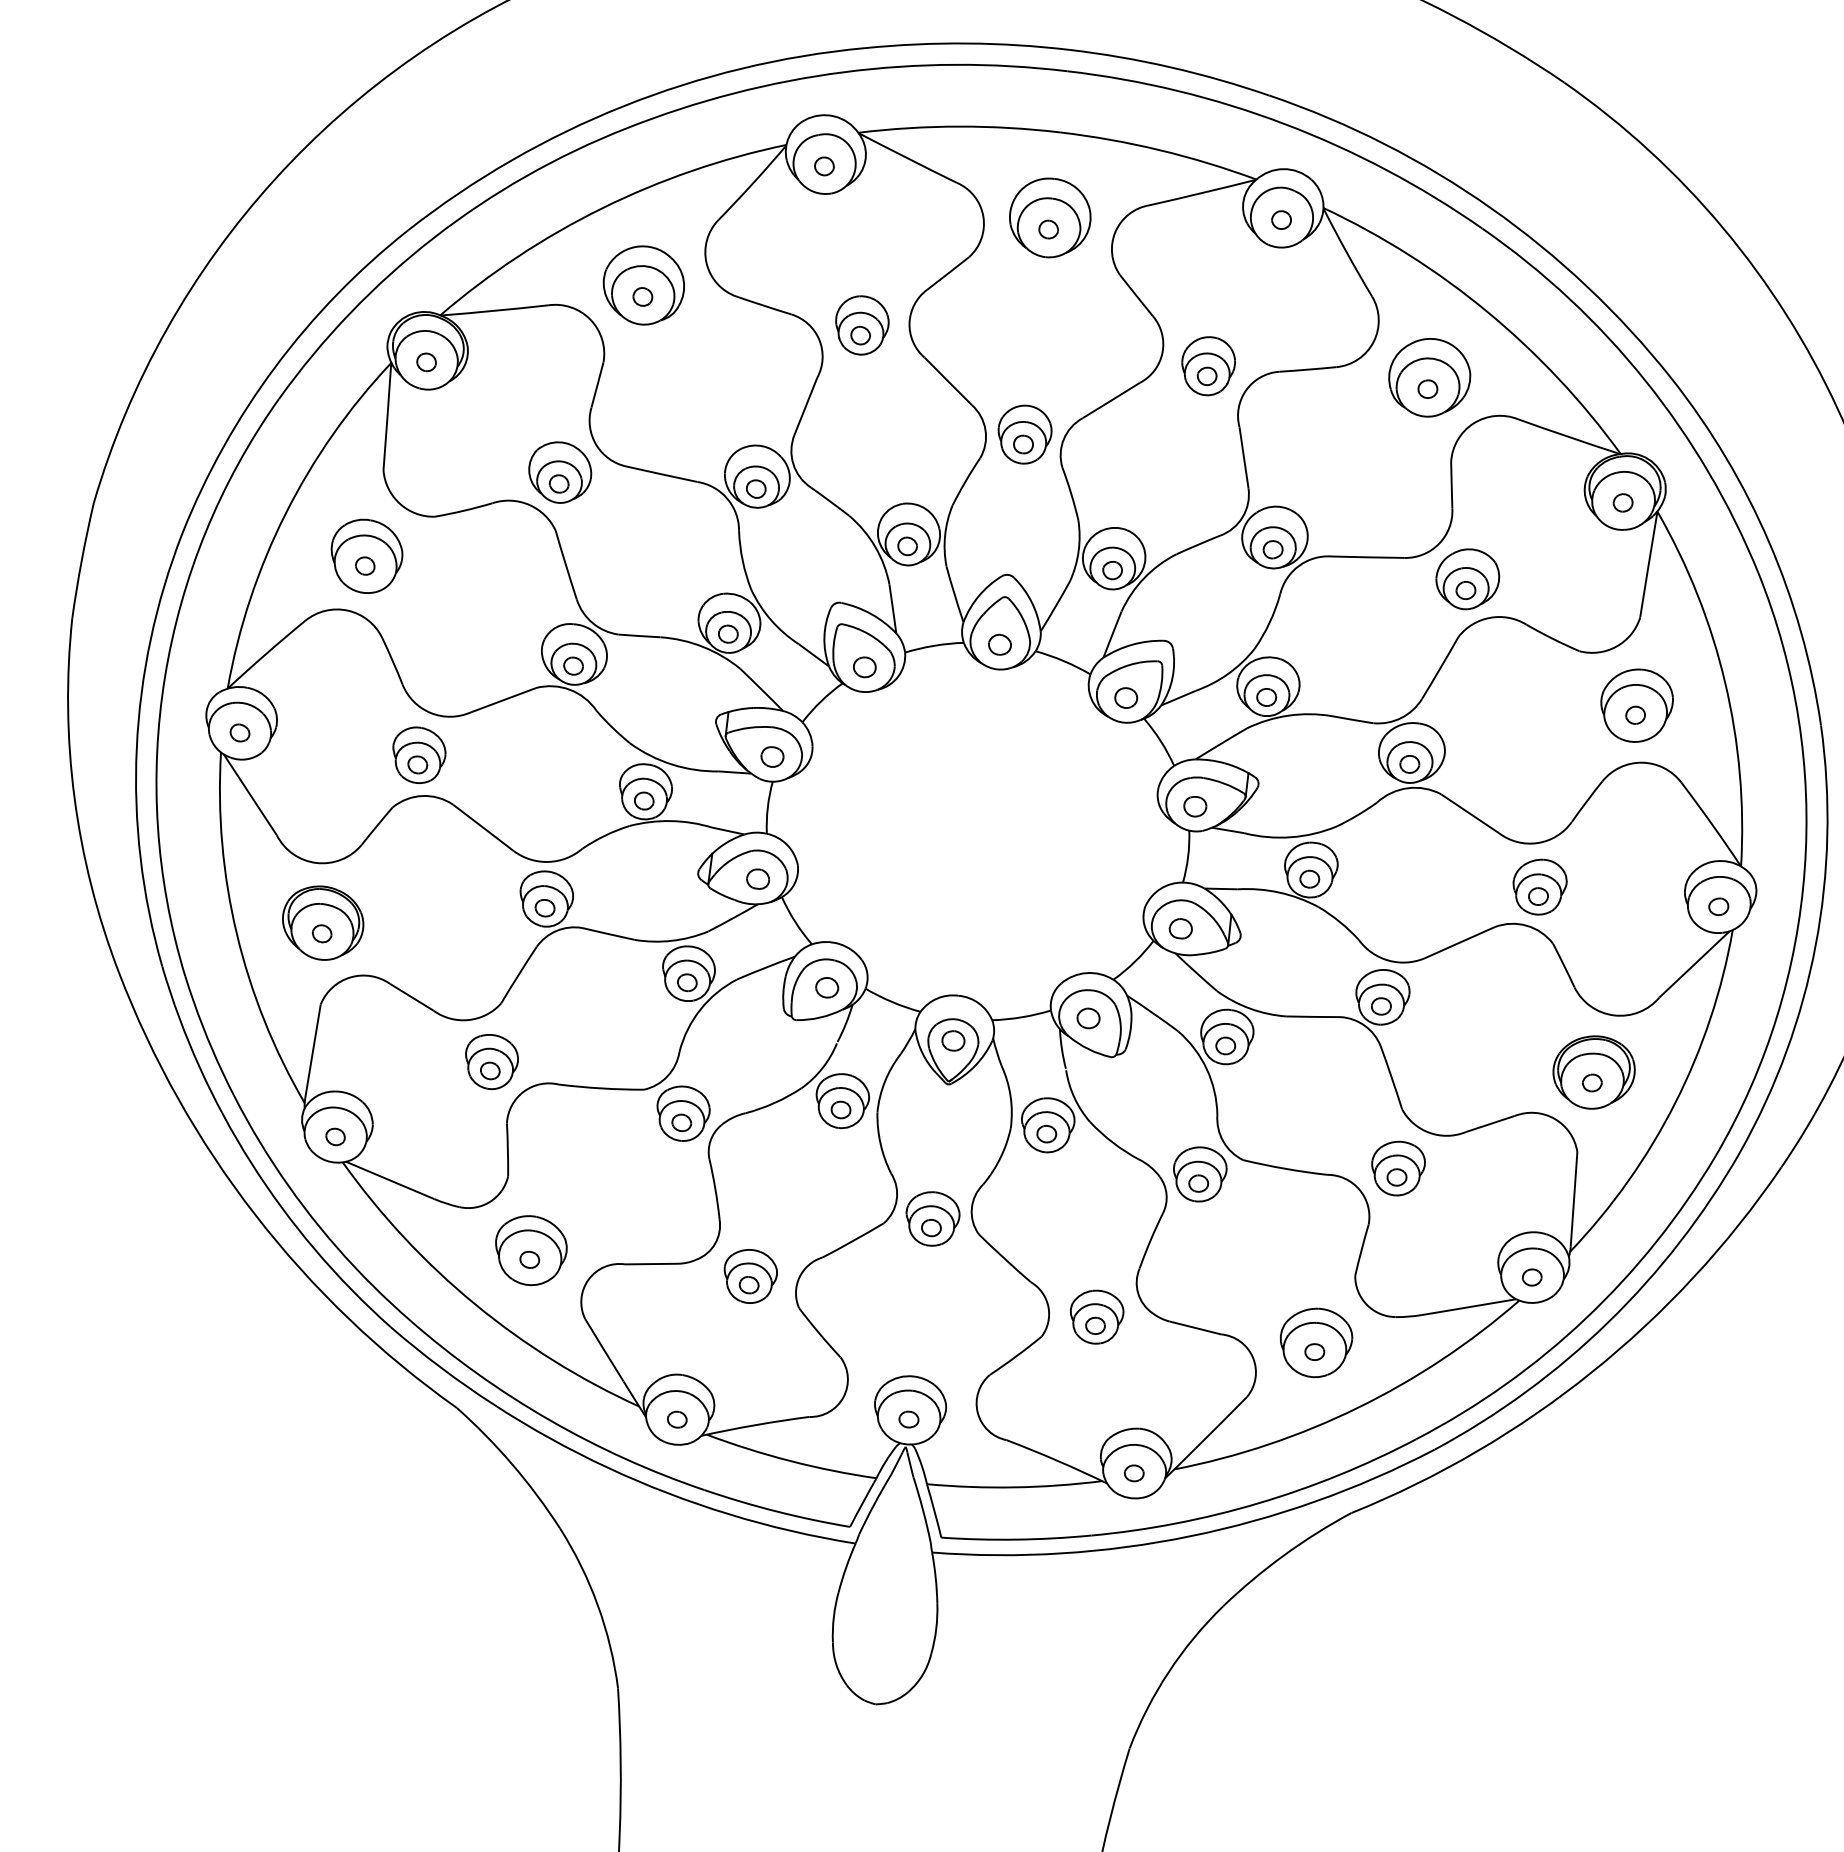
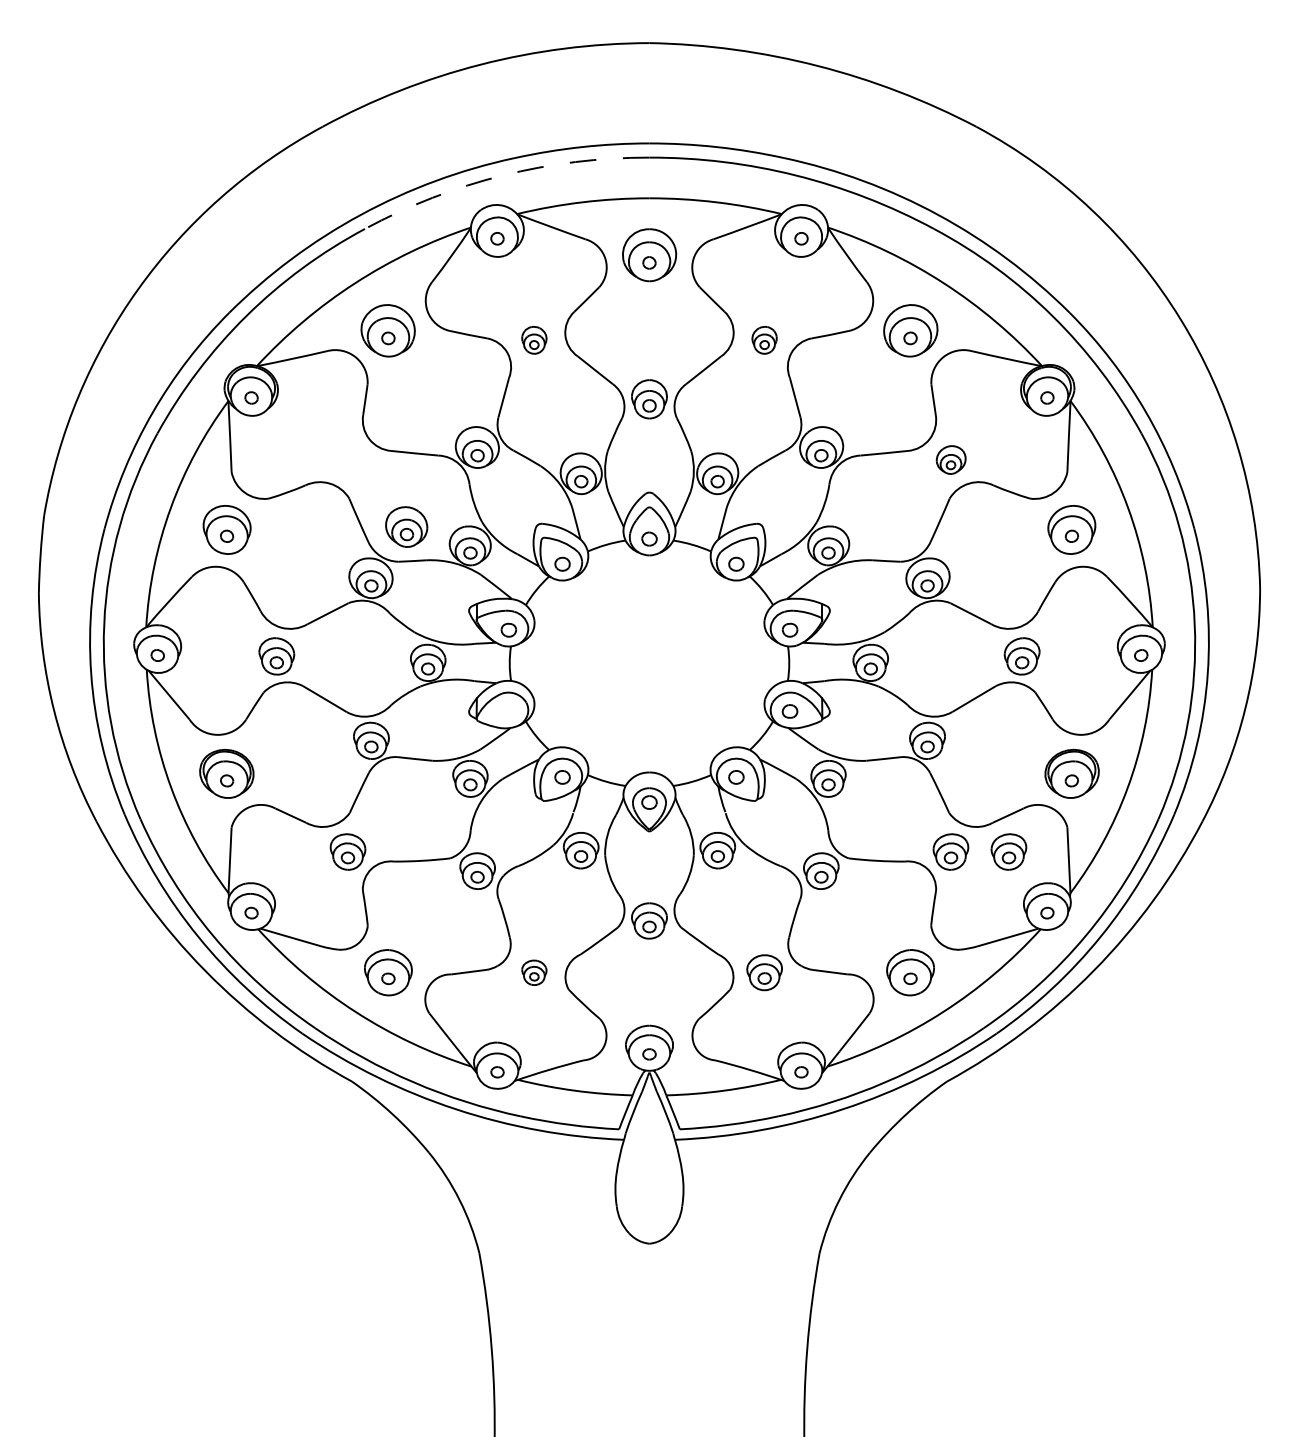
arc: (843, 72) -> (502, 175), solid -> dashed
part: (862, 325) -> (534, 340), size x0.7
part: (1207, 366) -> (764, 340), size x0.7
part: (559, 471) -> (406, 526), moved
part: (1466, 578) -> (950, 459), size x0.7
part: (757, 879) -> (508, 711), removed
part: (1484, 1177) -> (1008, 851), added
part: (750, 1276) -> (534, 972), size x0.7

